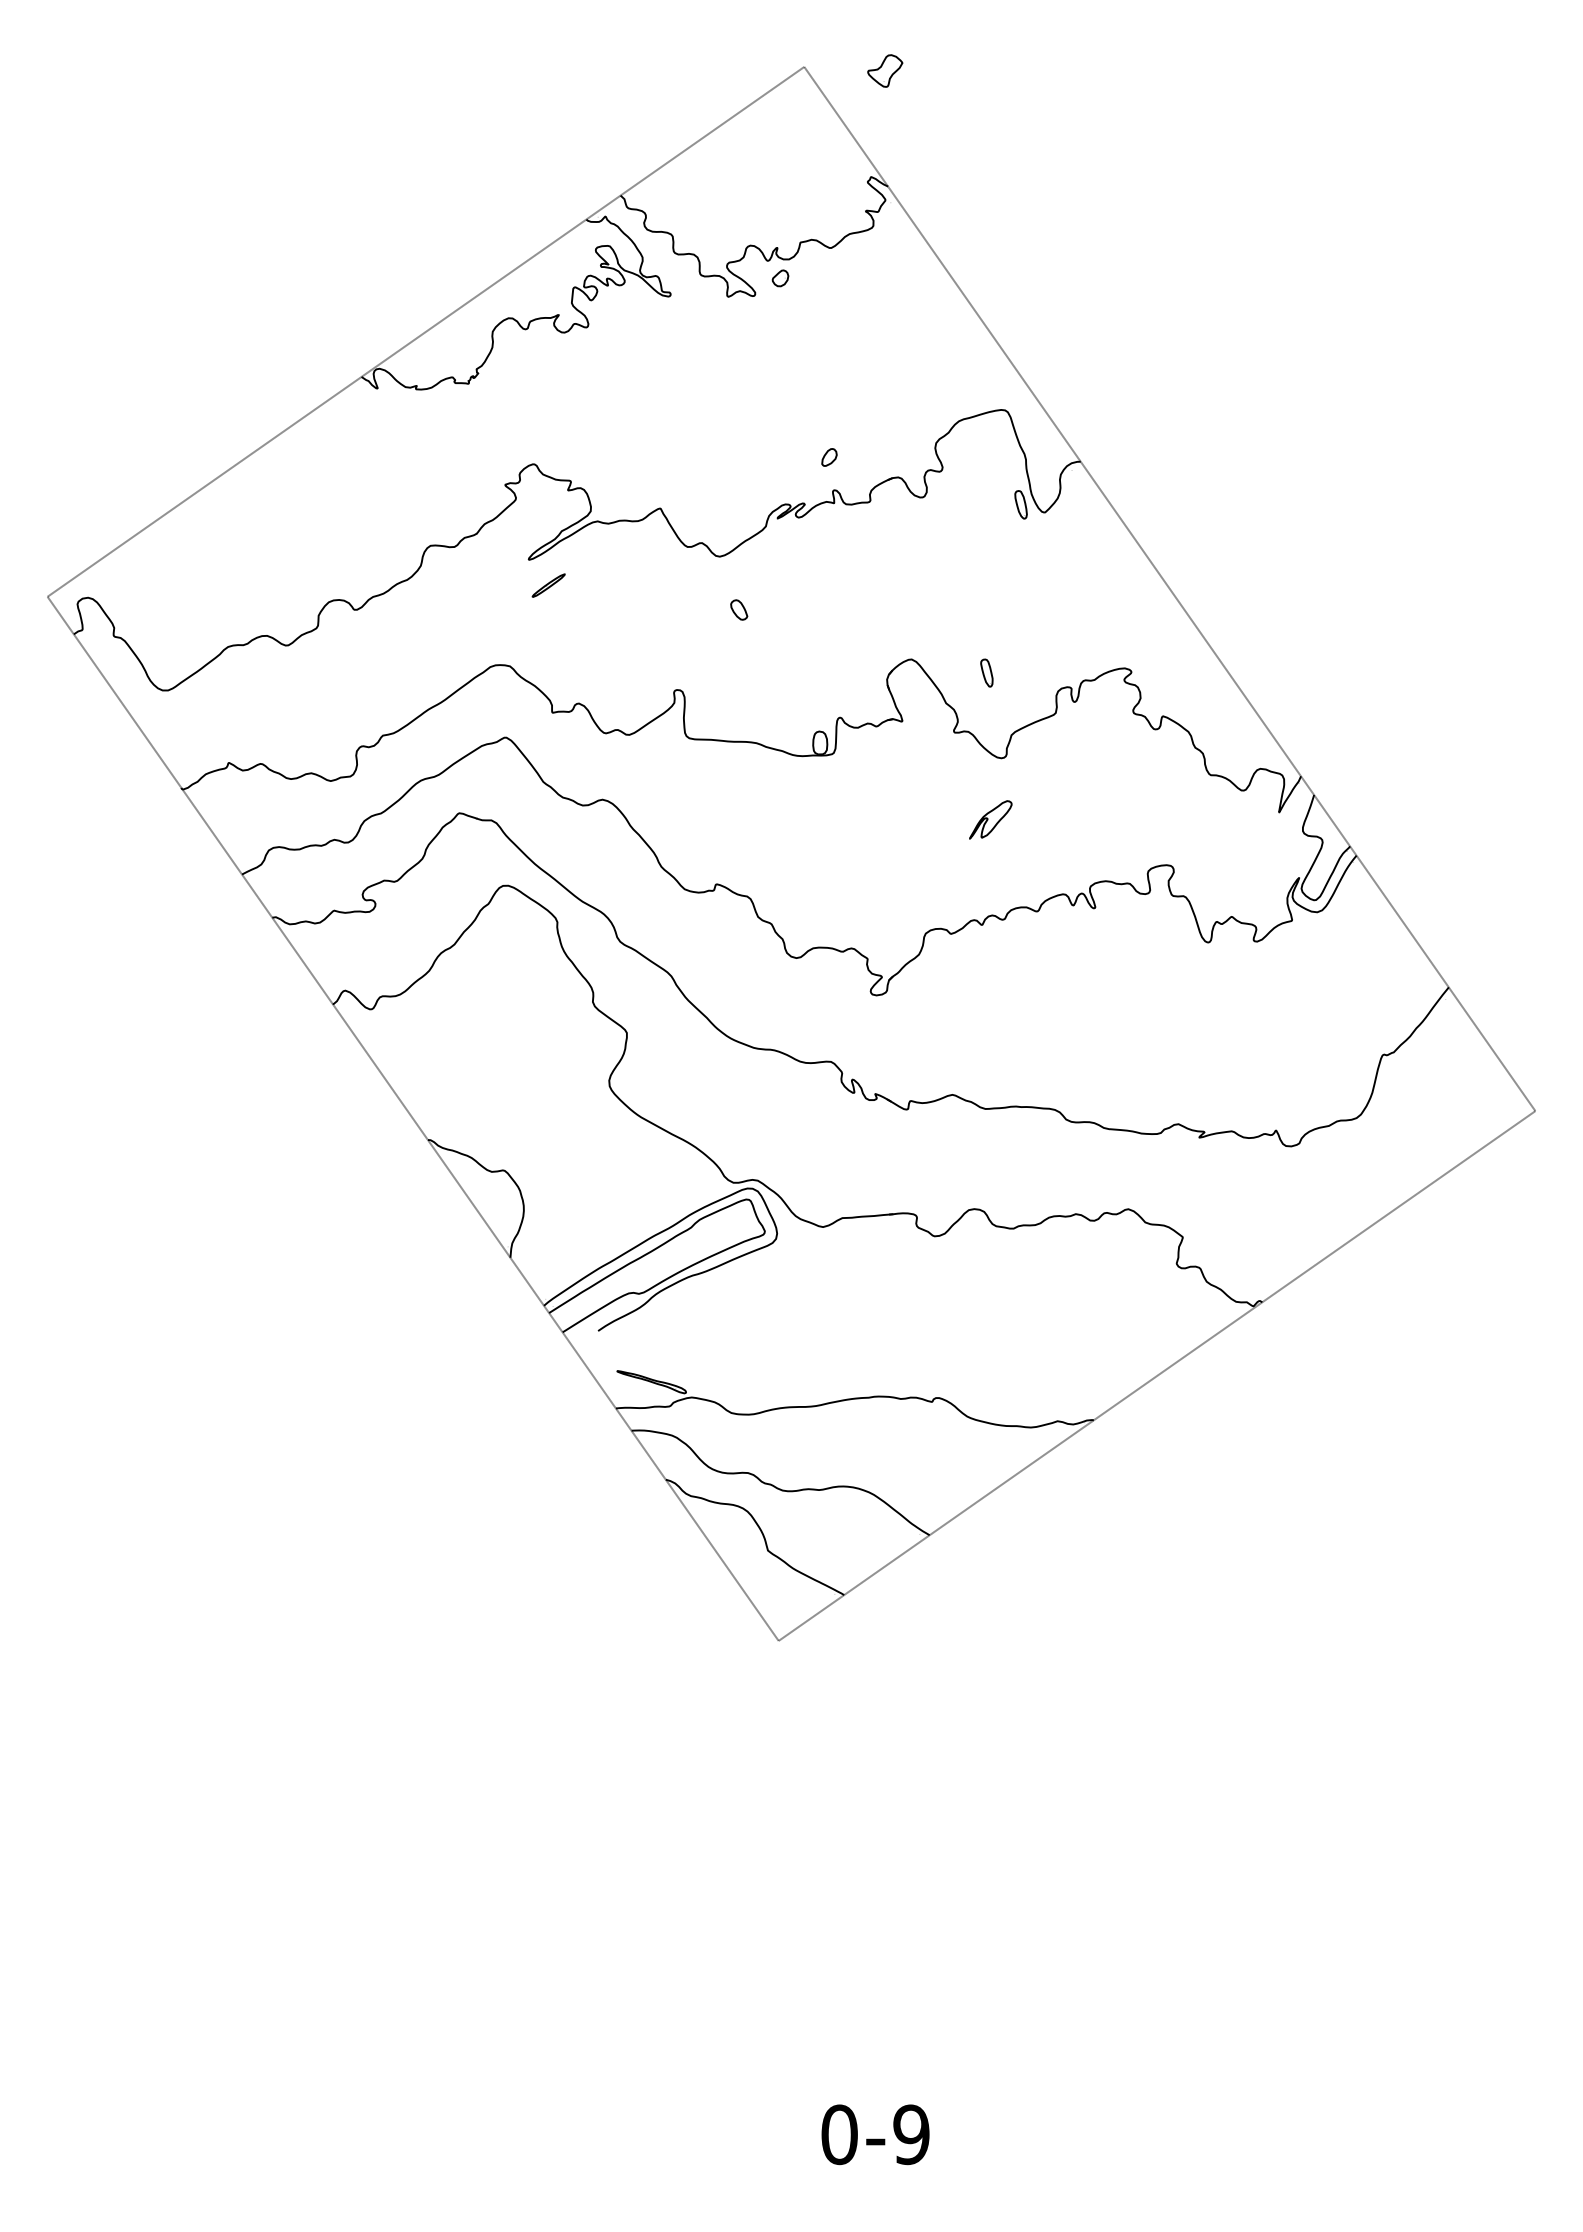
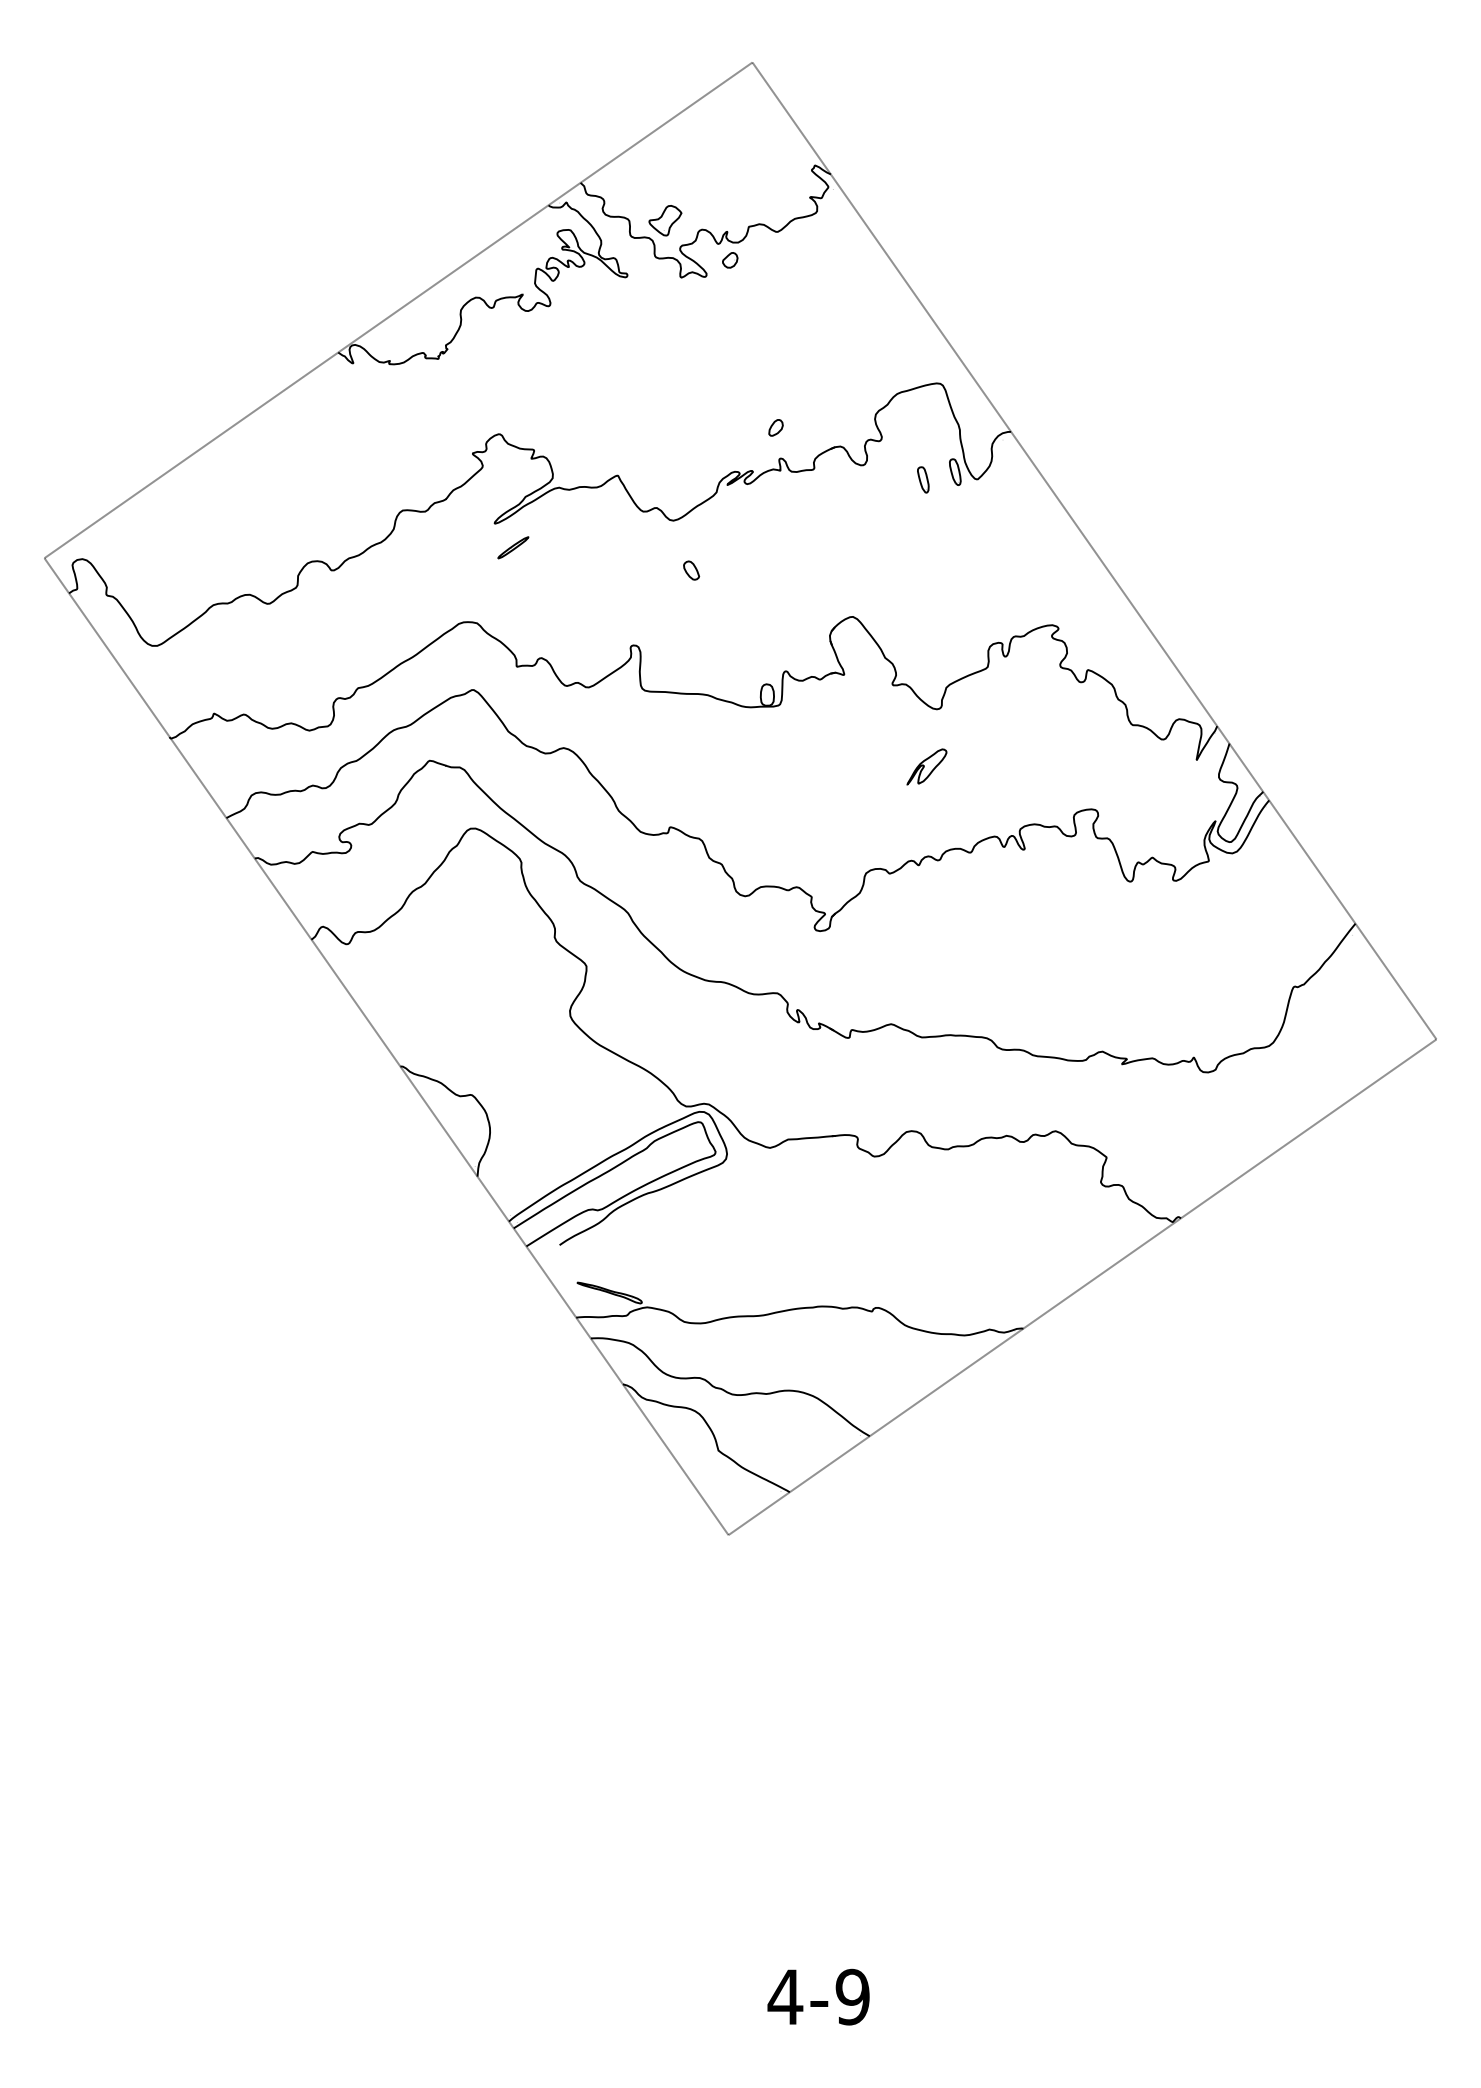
part: (885, 70) -> (665, 220), moved
part: (986, 672) -> (922, 479), moved
text: (839, 2134) -> (785, 1996), 0-9 -> 4-9

